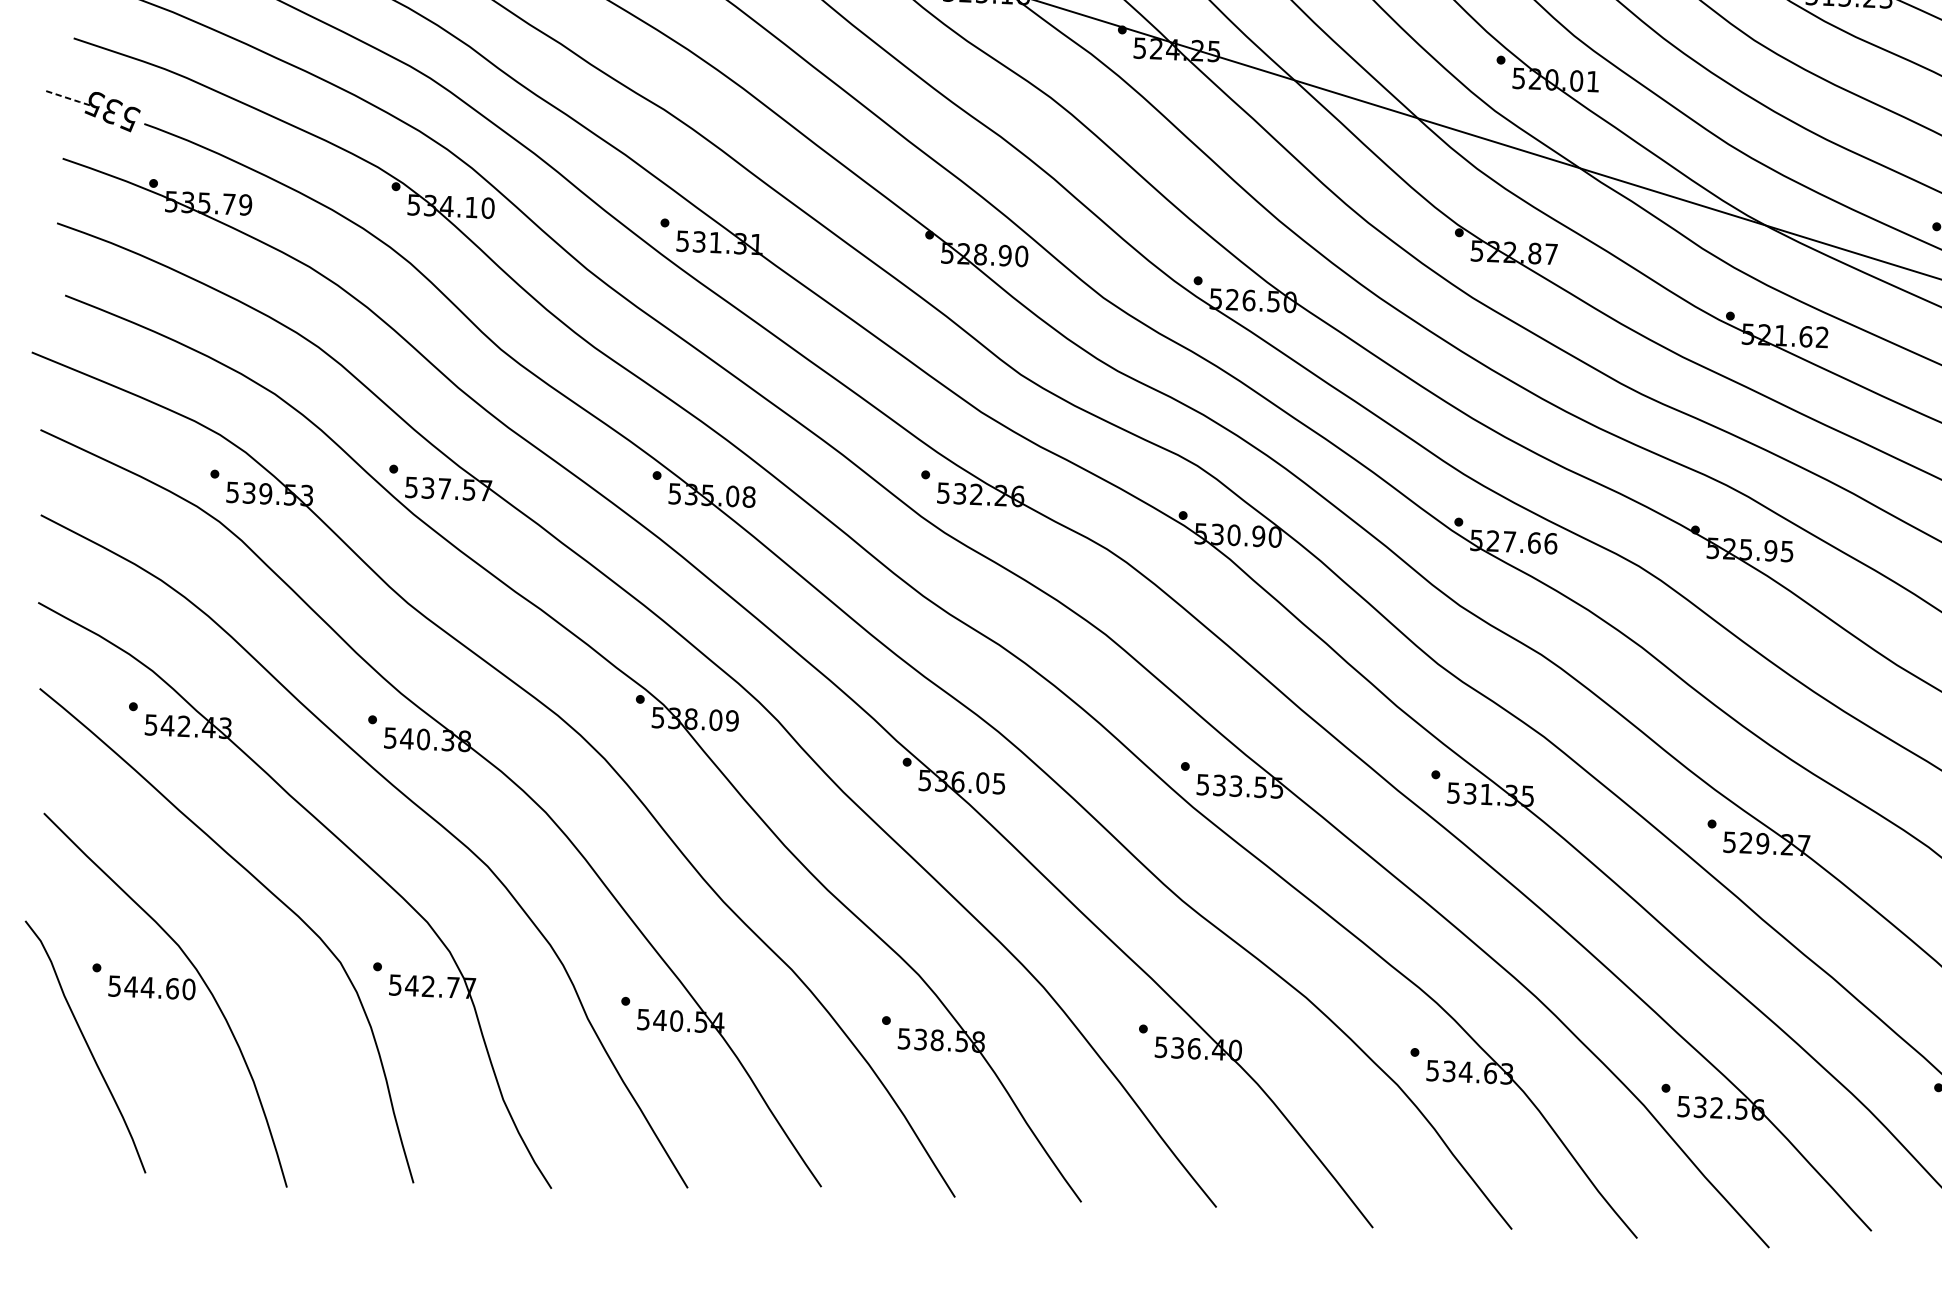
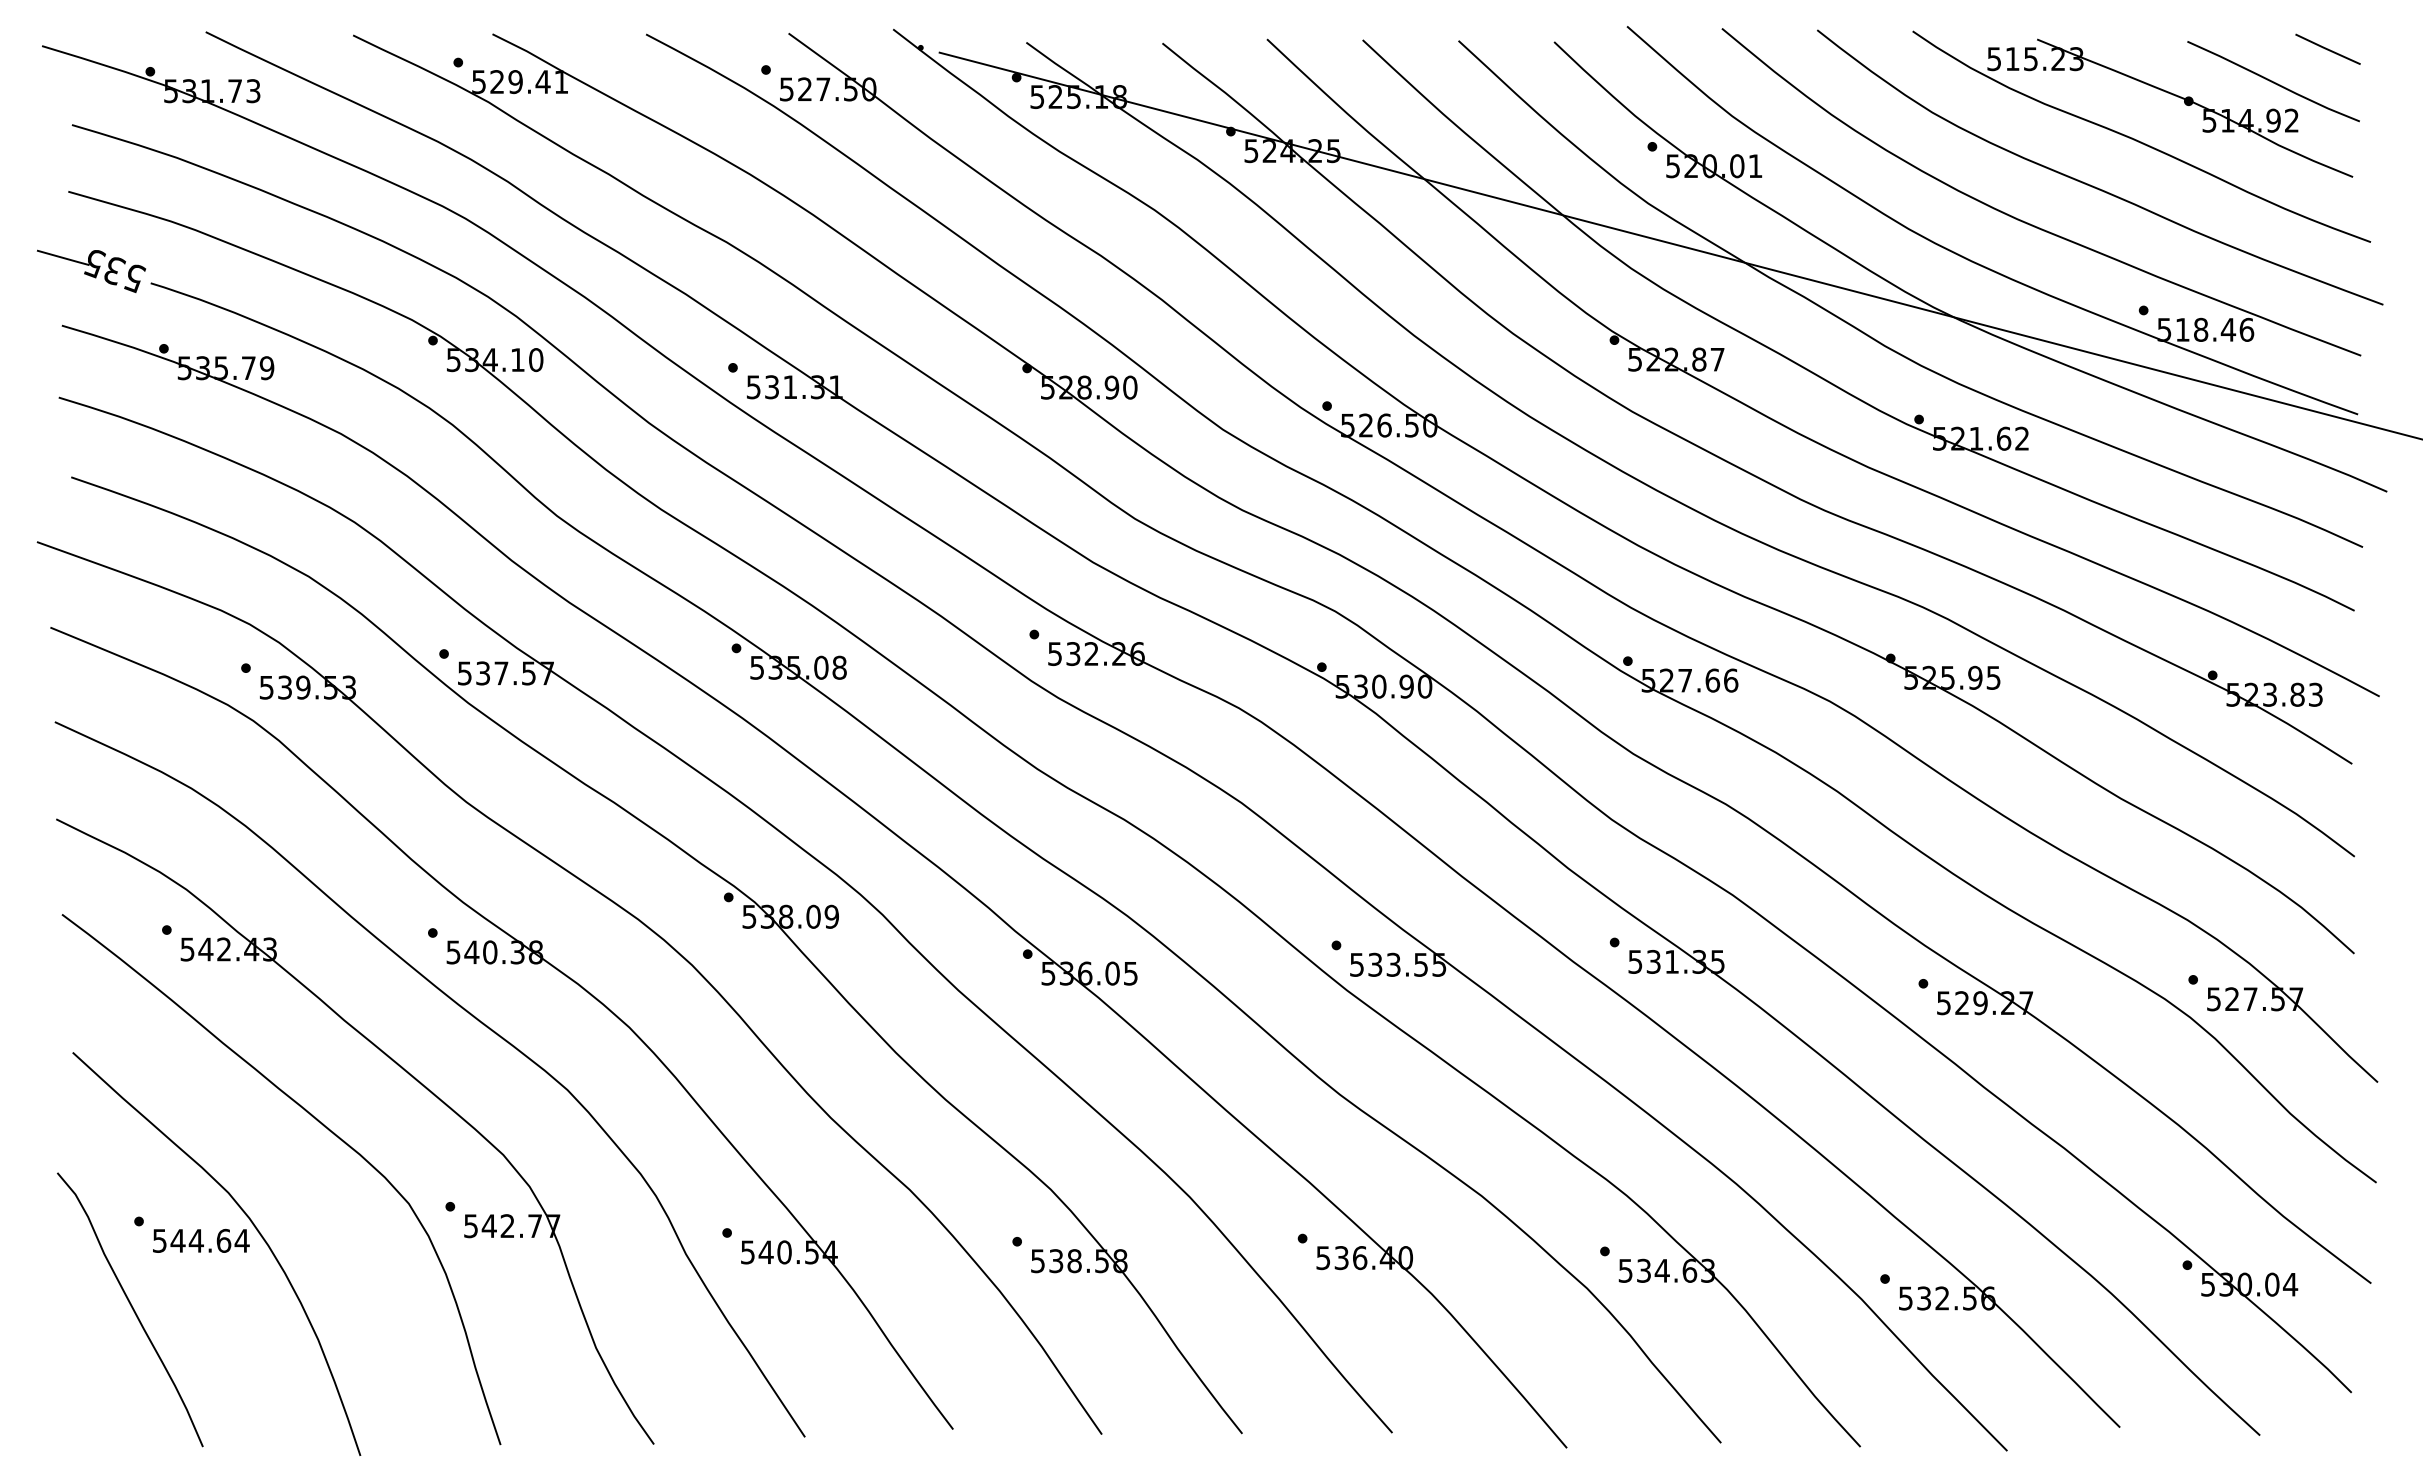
line: (66, 98) -> (63, 258), dashed -> solid
text: (188, 989) -> (241, 1240), 544.60 -> 544.64

